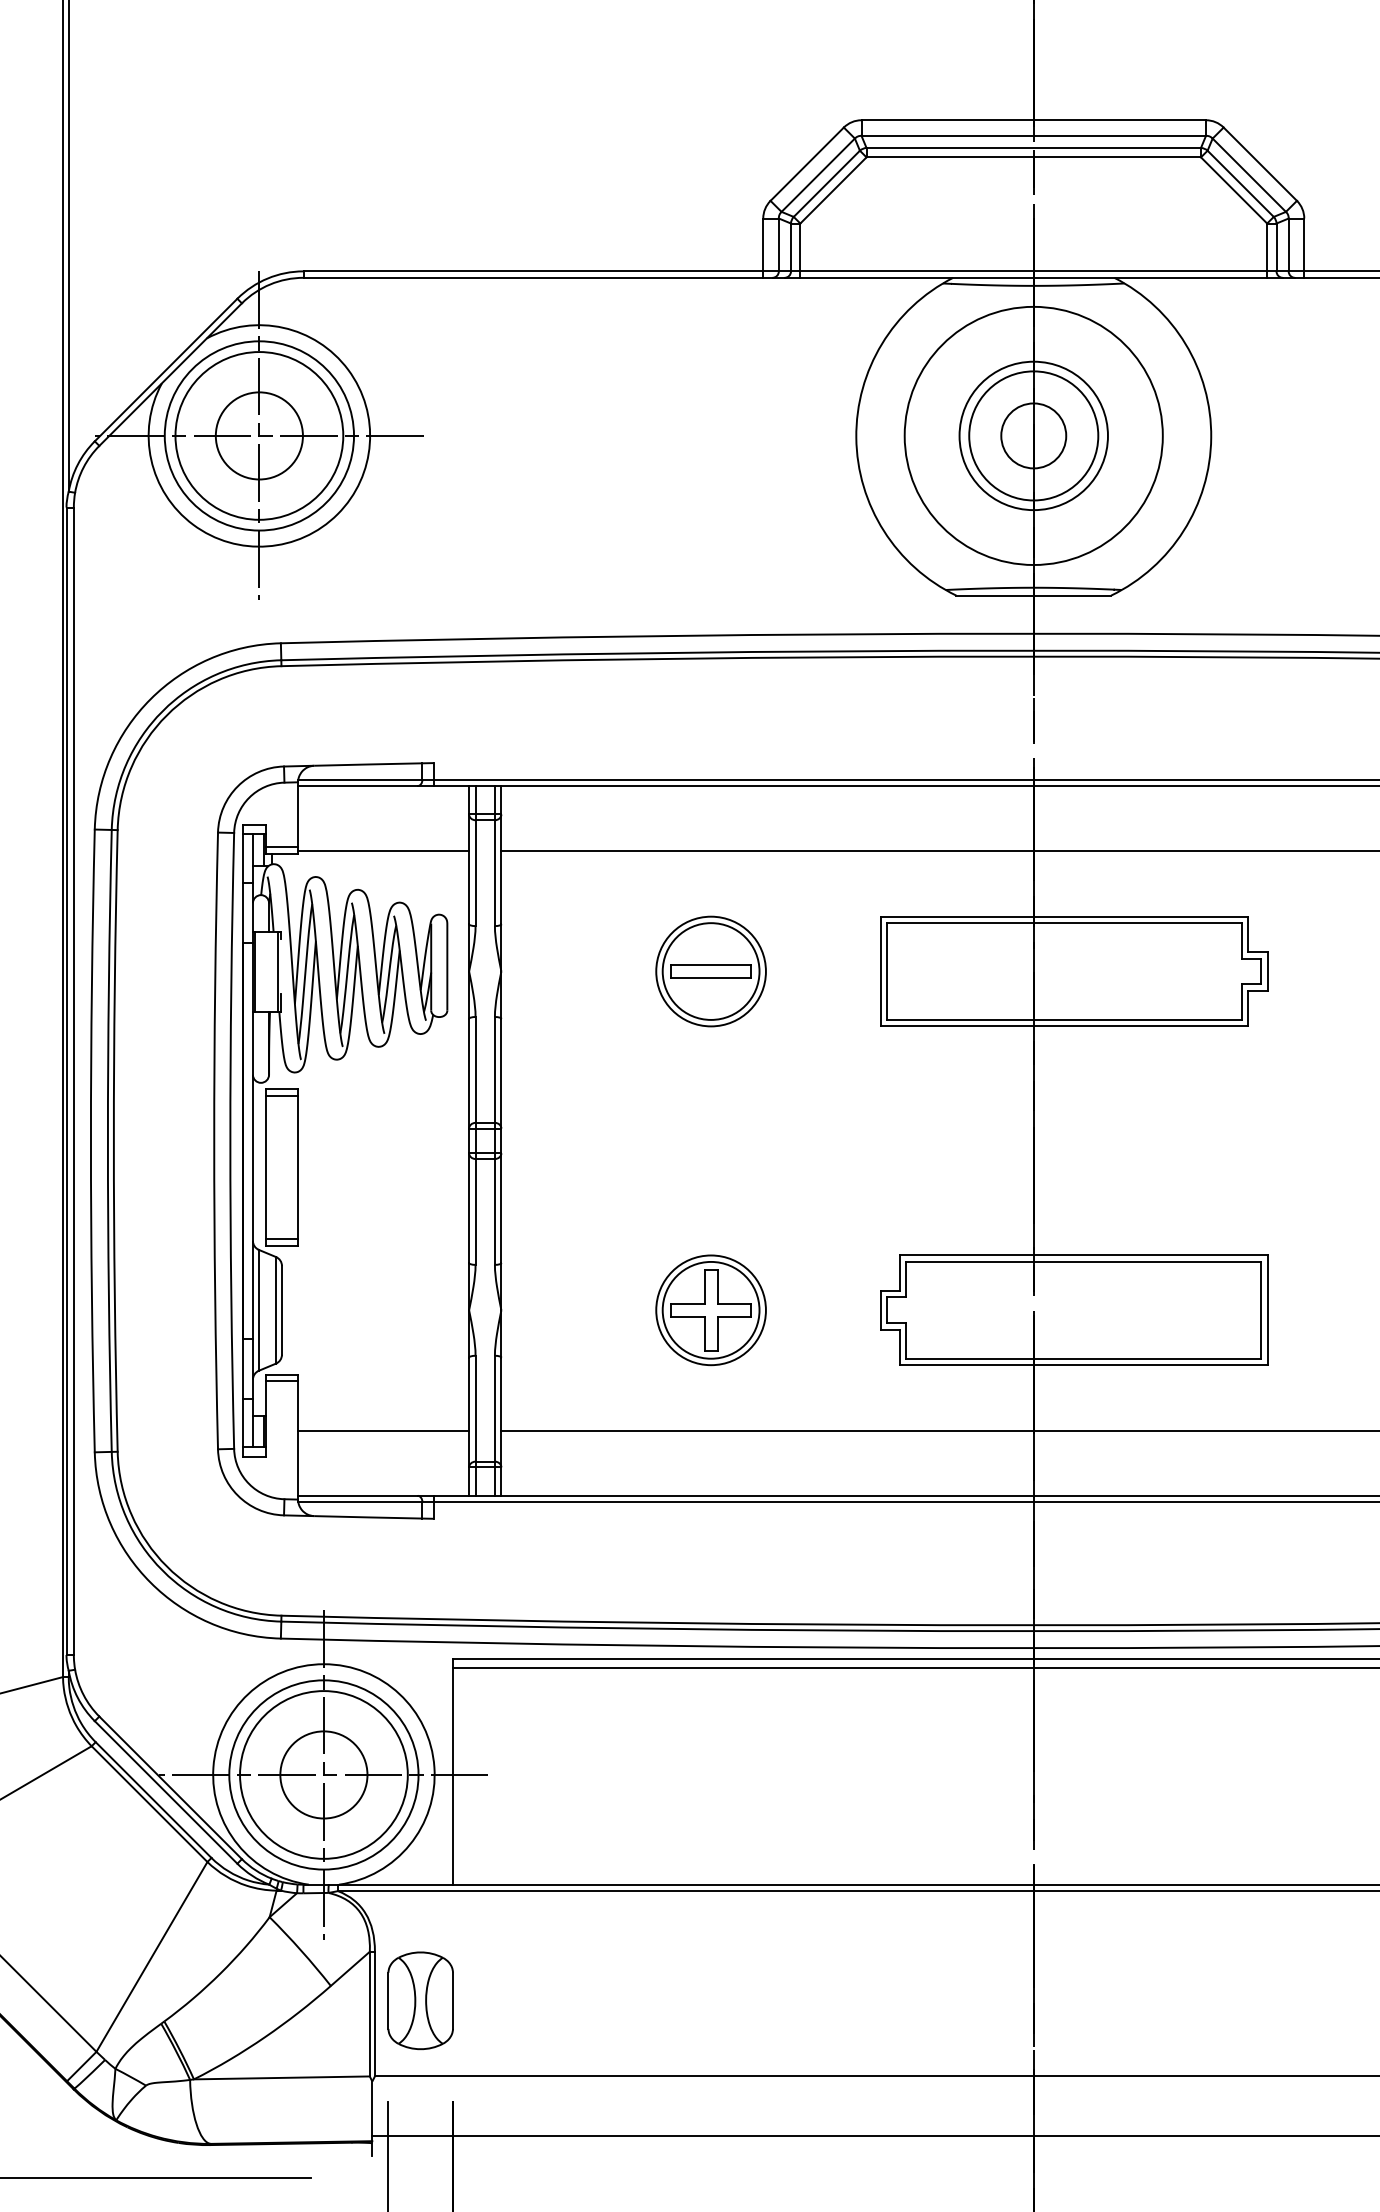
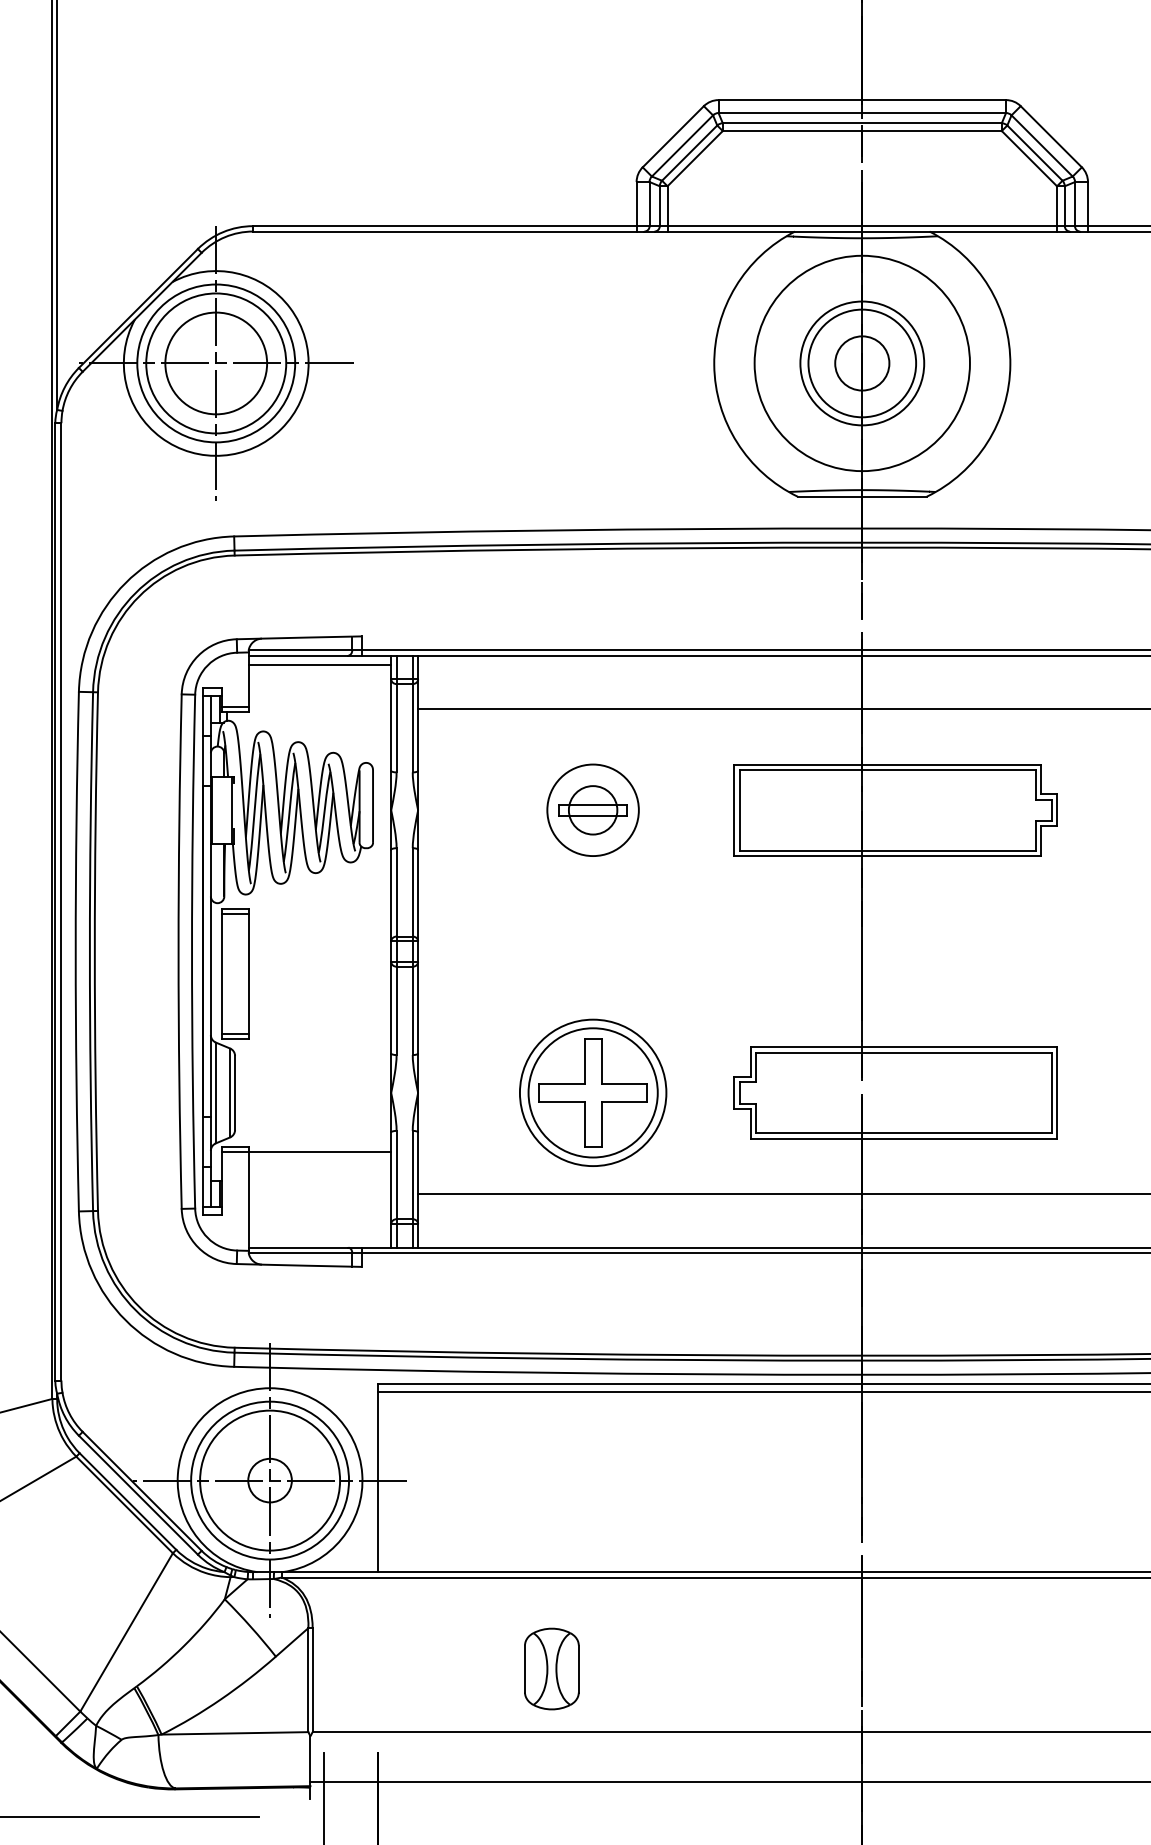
circle: (258, 435) -> (215, 363), size x1.4
line: (383, 850) -> (319, 665), moved
circle: (710, 971) -> (592, 810), size x0.6
part: (710, 1310) -> (592, 1093), size x1.6
line: (383, 1431) -> (319, 1152), moved
circle: (323, 1774) -> (269, 1480), size x0.6
part: (420, 2000) -> (551, 1668), moved

